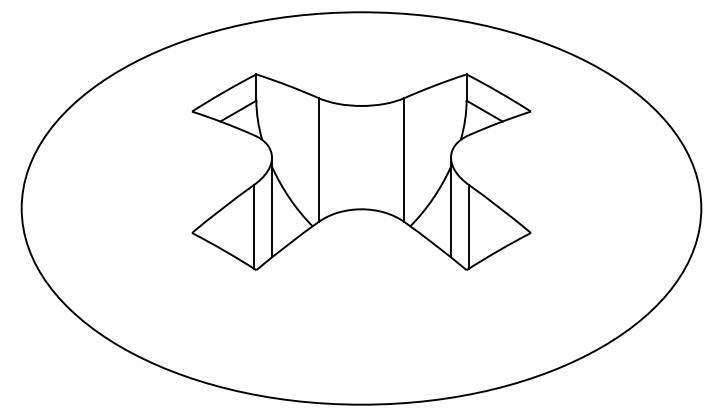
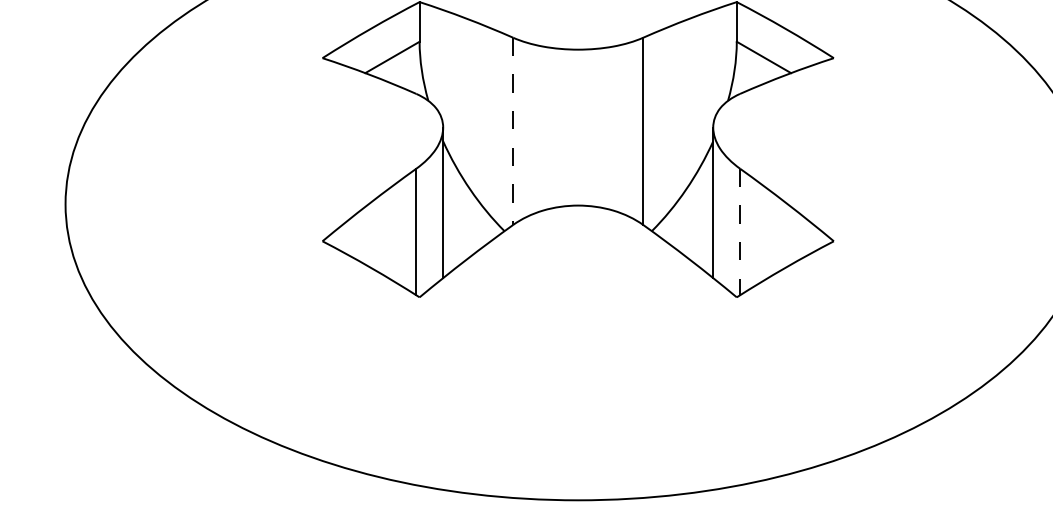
line: (318, 160) -> (513, 131), solid -> dashed
line: (468, 226) -> (739, 231), solid -> dashed

